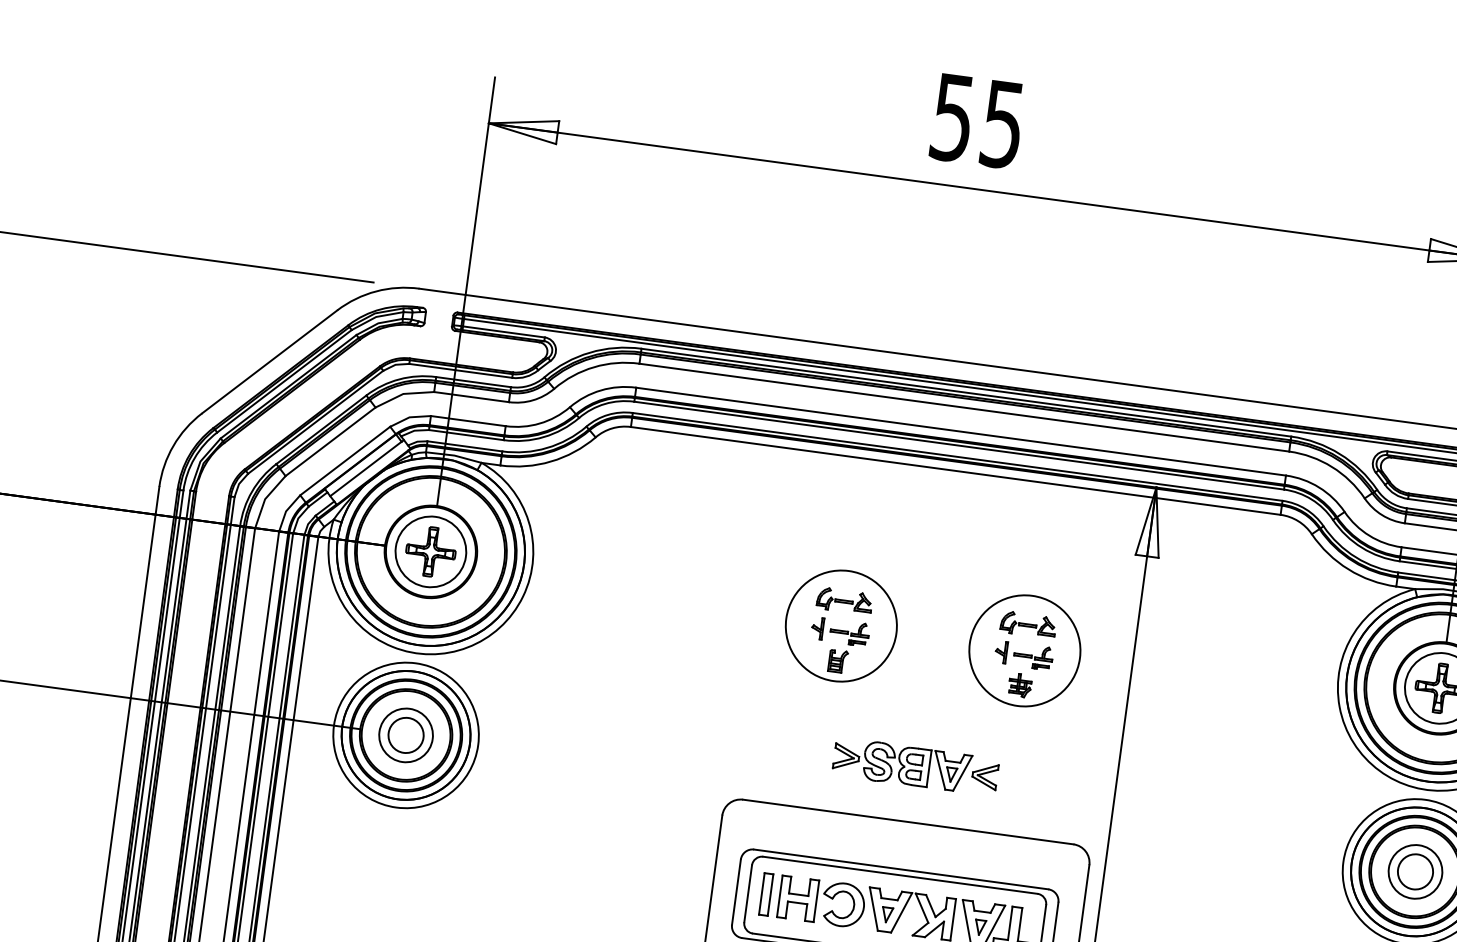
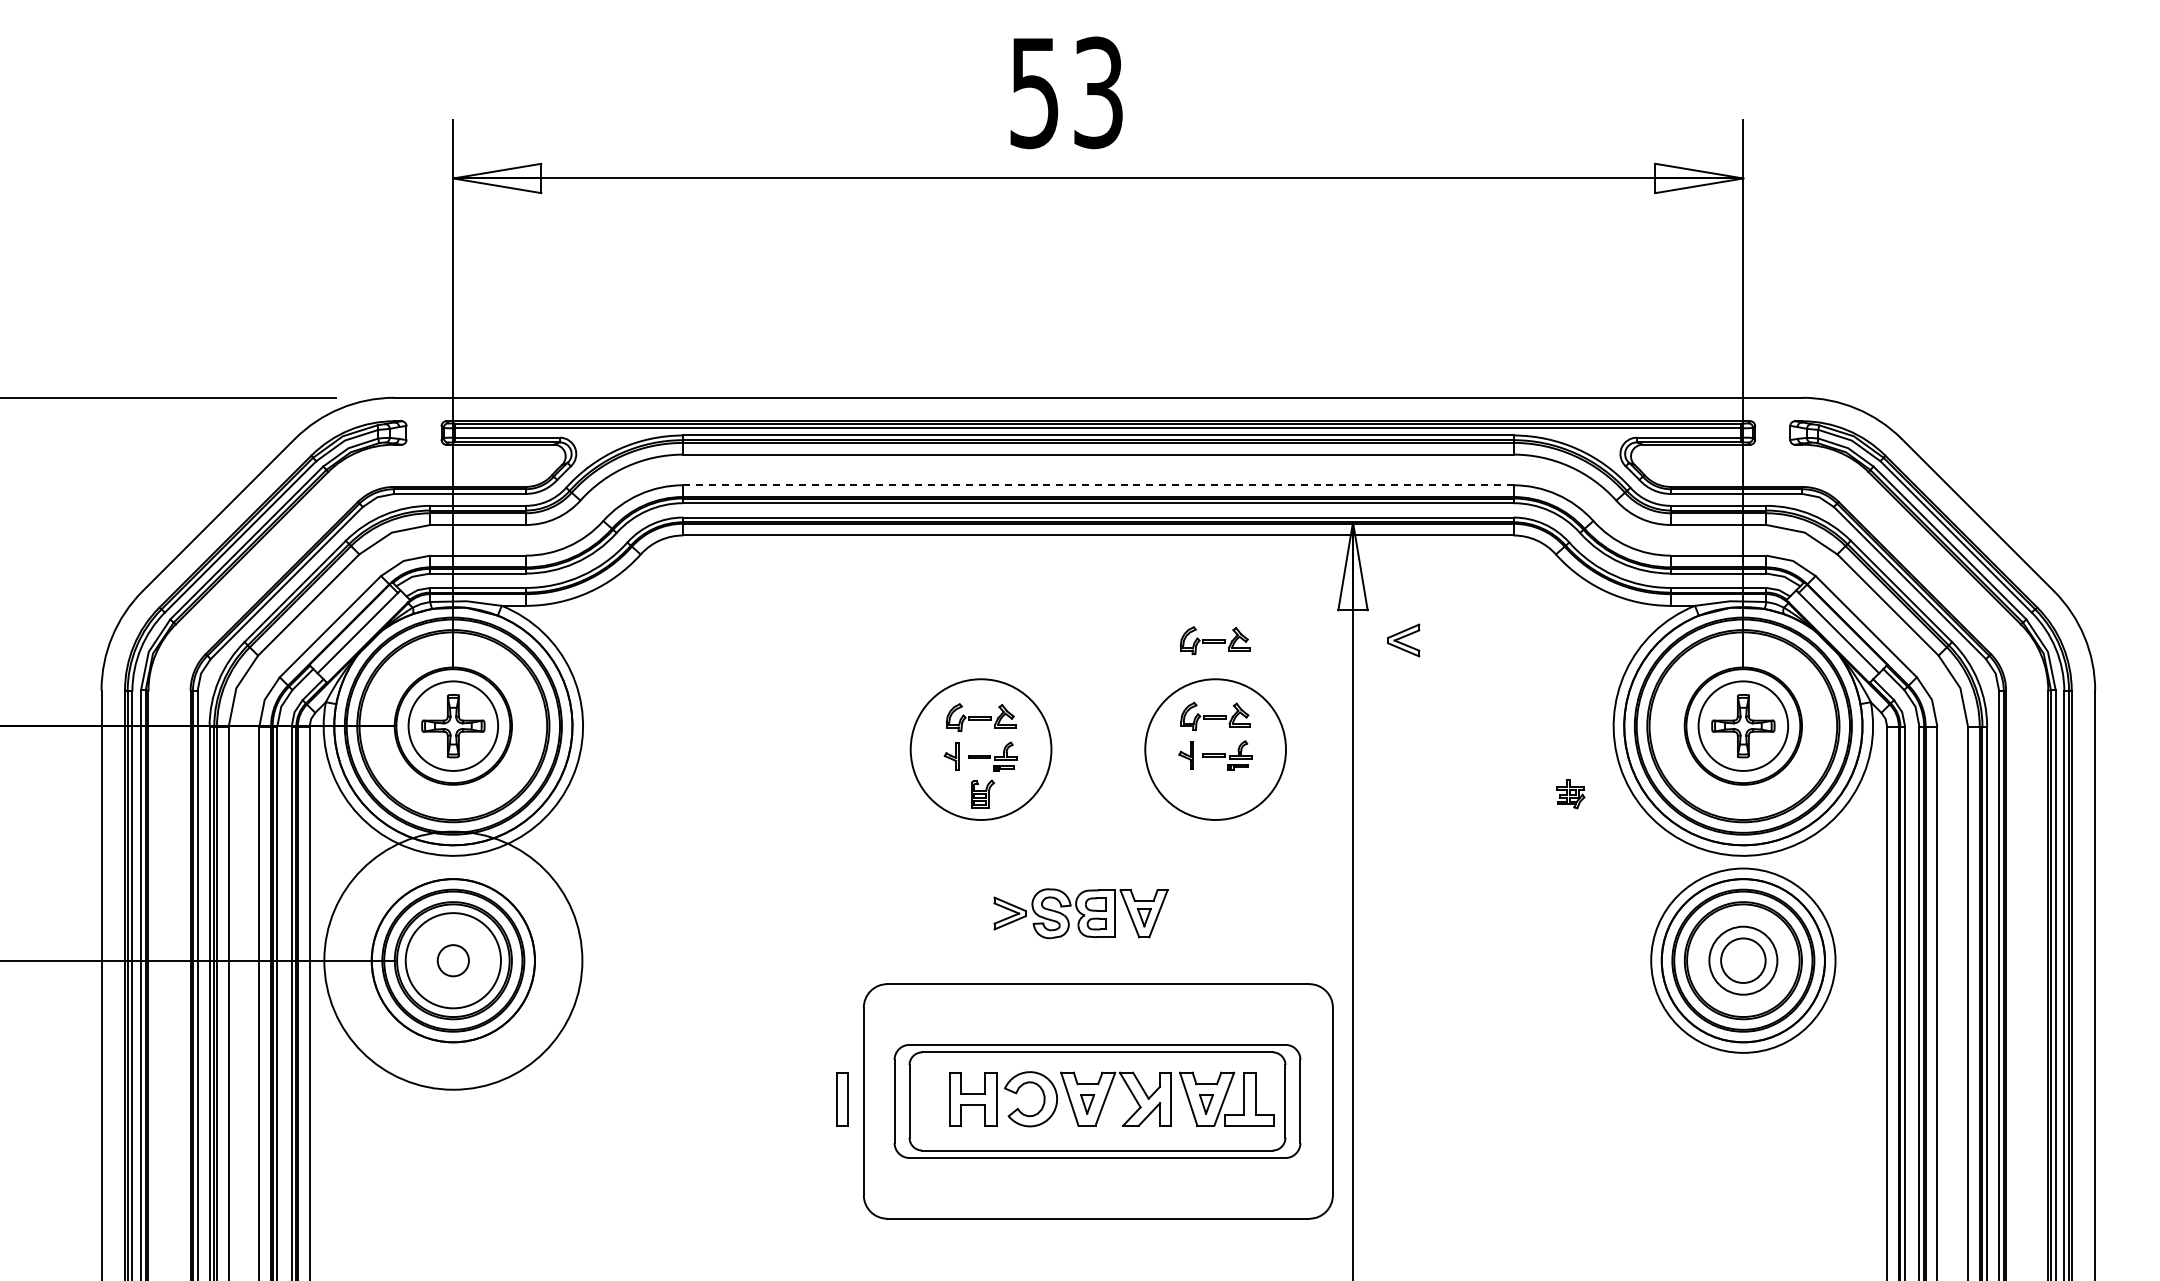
text: (1002, 124) -> (1098, 92), 55 -> 53
line: (961, 431) -> (1098, 485), solid -> dashed
part: (1035, 565) -> (1214, 640), added
part: (1020, 685) -> (1570, 794), moved
circle: (406, 735) -> (453, 960), size x0.7
circle: (406, 735) -> (453, 960), size x1.4
circle: (406, 735) -> (453, 960), size x1.4
part: (984, 776) -> (1403, 640), moved
part: (766, 894) -> (842, 1099), moved

